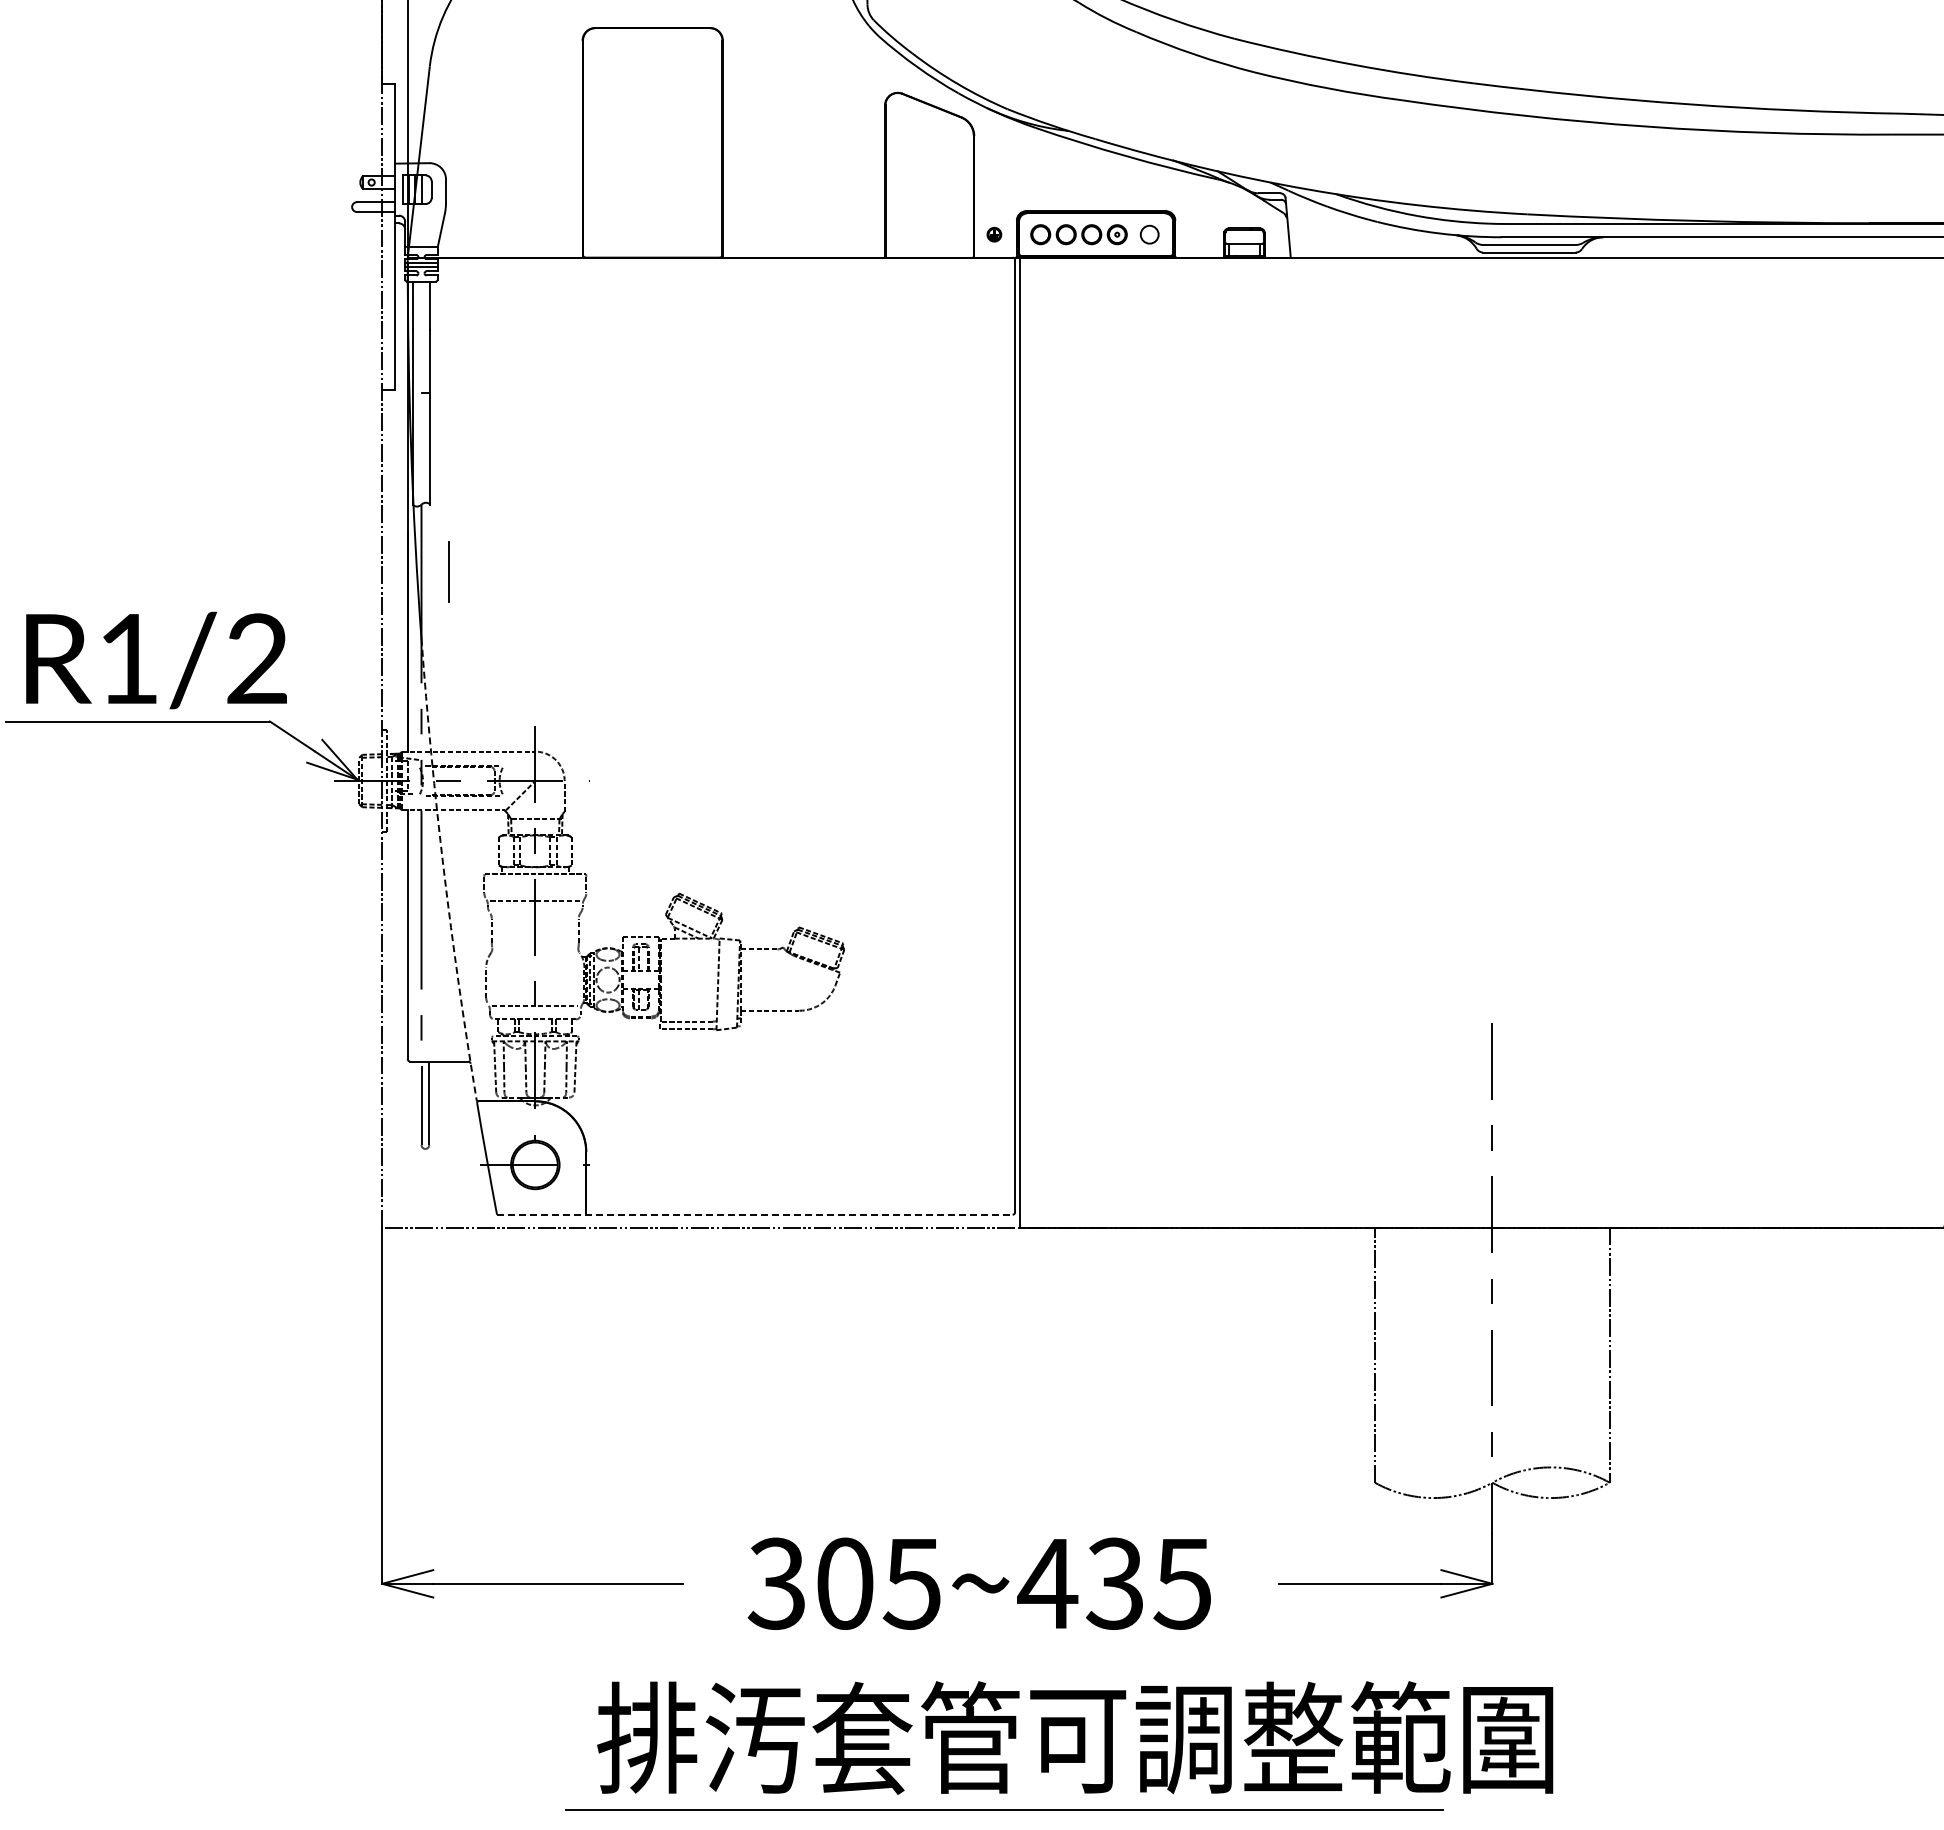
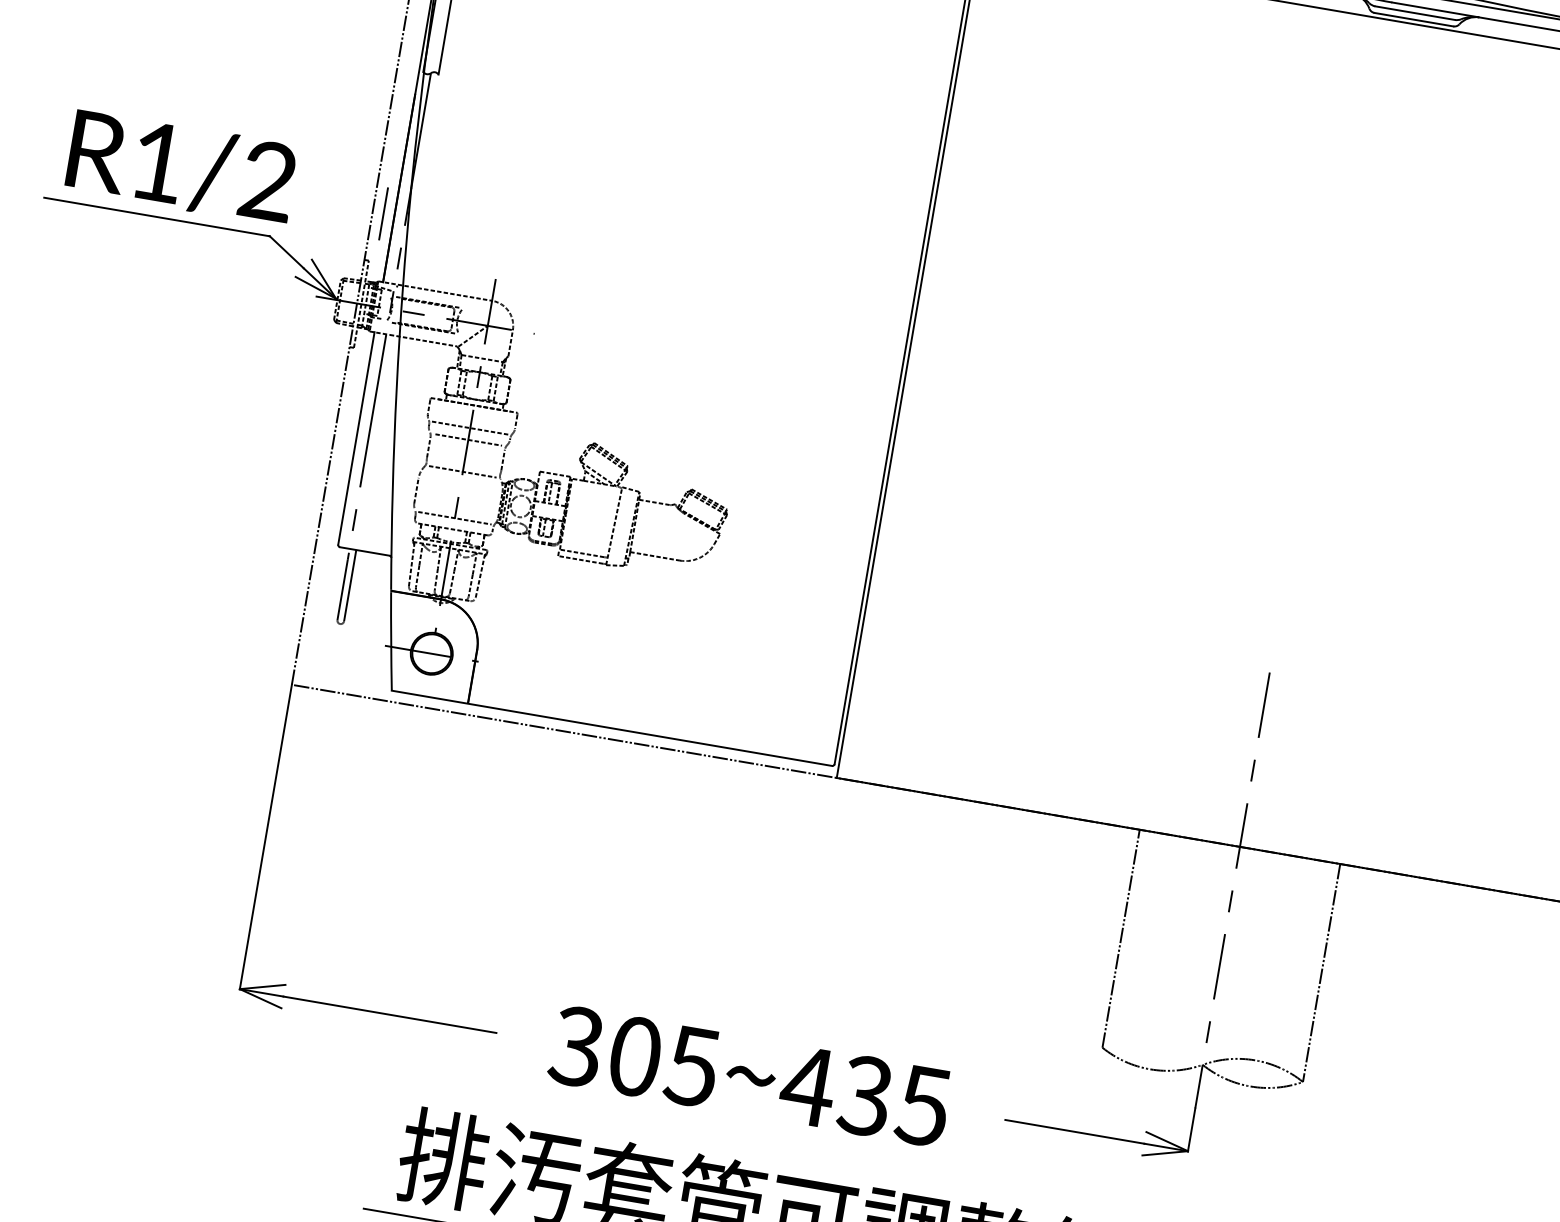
line: (448, 571) -> (383, 213), moved
arc: (443, 870) -> (396, 388), dashed -> solid
line: (535, 914) -> (468, 439), added
line: (534, 951) -> (462, 471), added
line: (754, 1214) -> (611, 728), dashed -> solid

